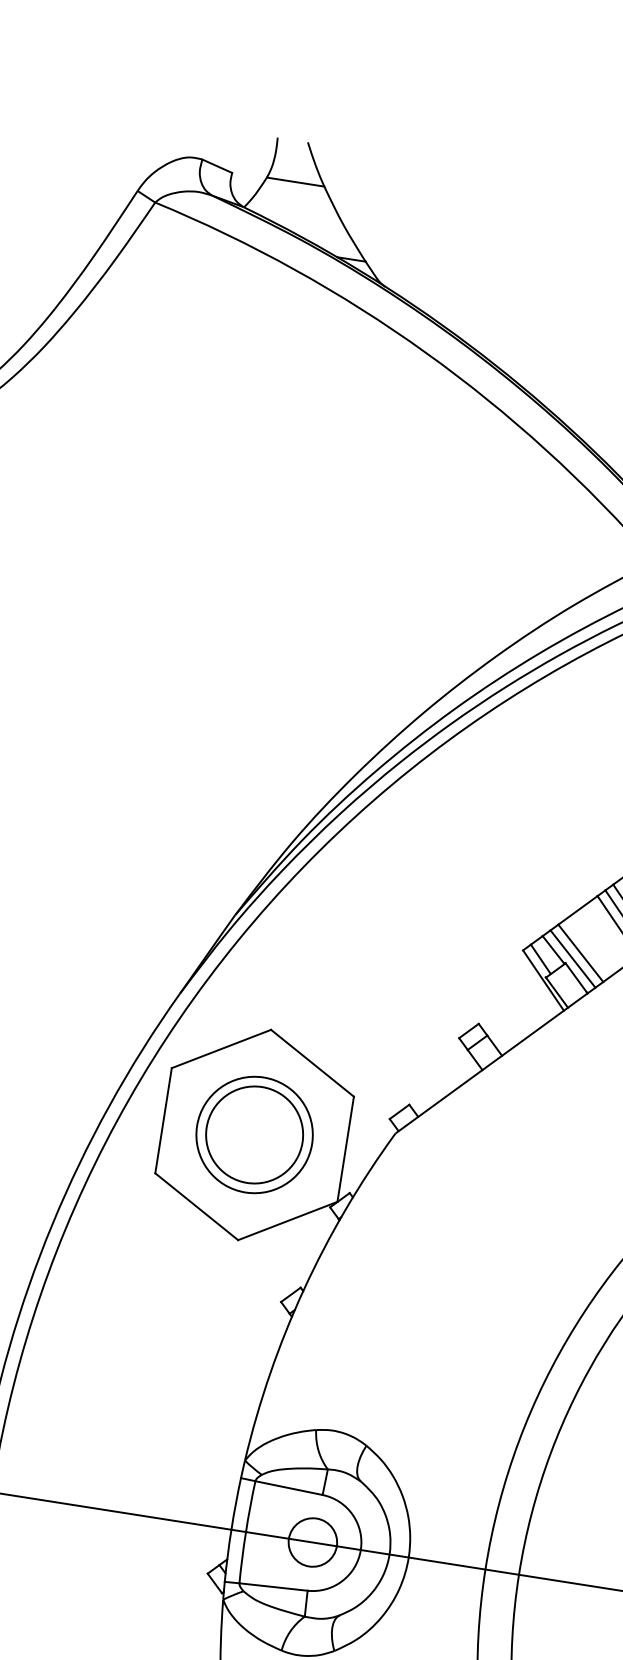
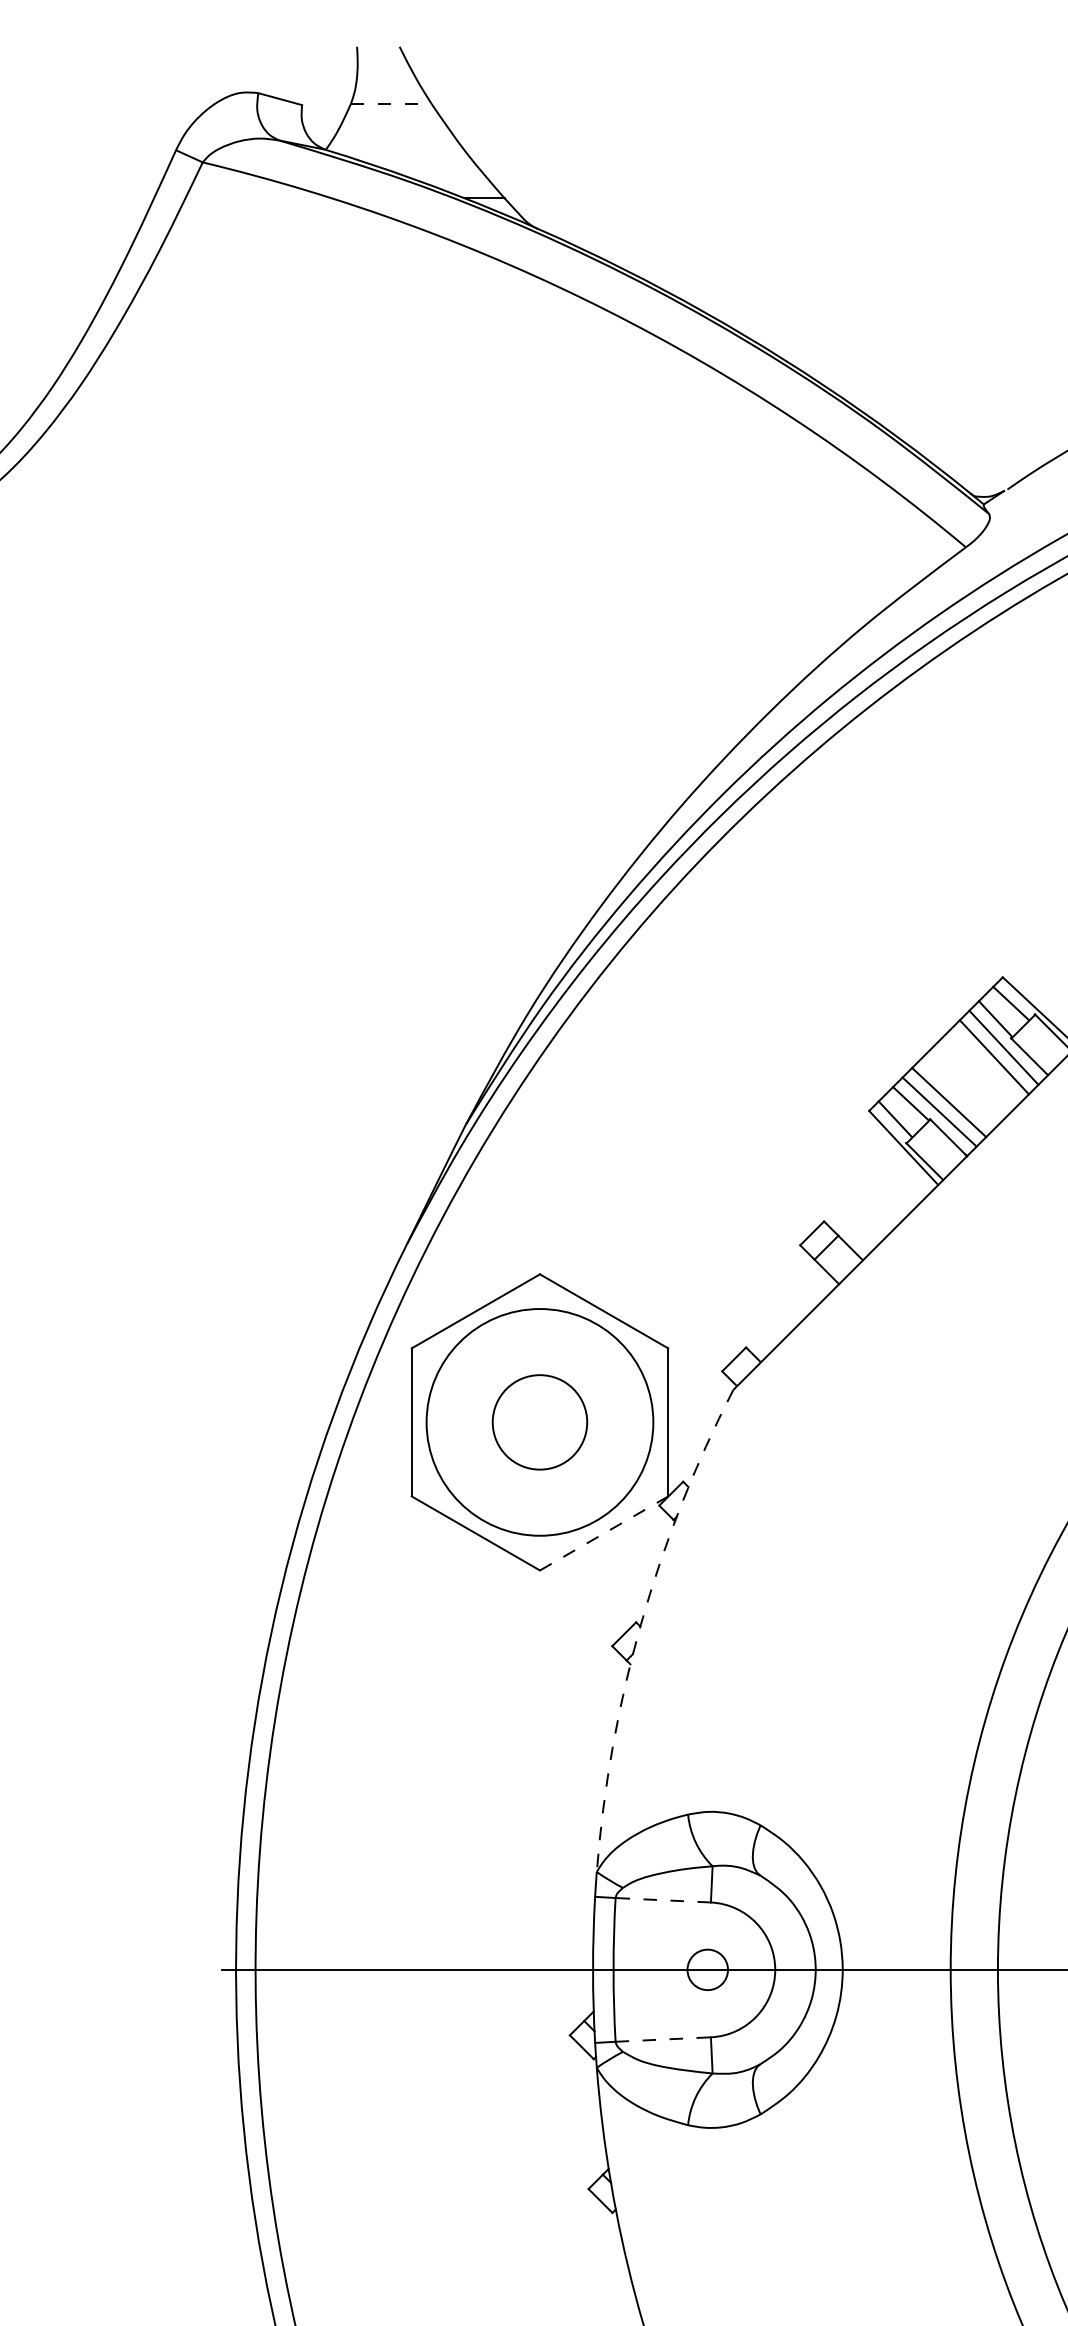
line: (295, 182) -> (391, 104), solid -> dashed
circle: (254, 1134) -> (539, 1421), size x0.7
circle: (254, 1135) -> (539, 1422), size x1.4
line: (288, 1221) -> (604, 1533), solid -> dashed
arc: (304, 1289) -> (641, 1624), solid -> dashed
line: (289, 1488) -> (663, 1900), solid -> dashed
circle: (312, 1542) -> (707, 1969), size x0.6
line: (273, 1587) -> (663, 2039), solid -> dashed

